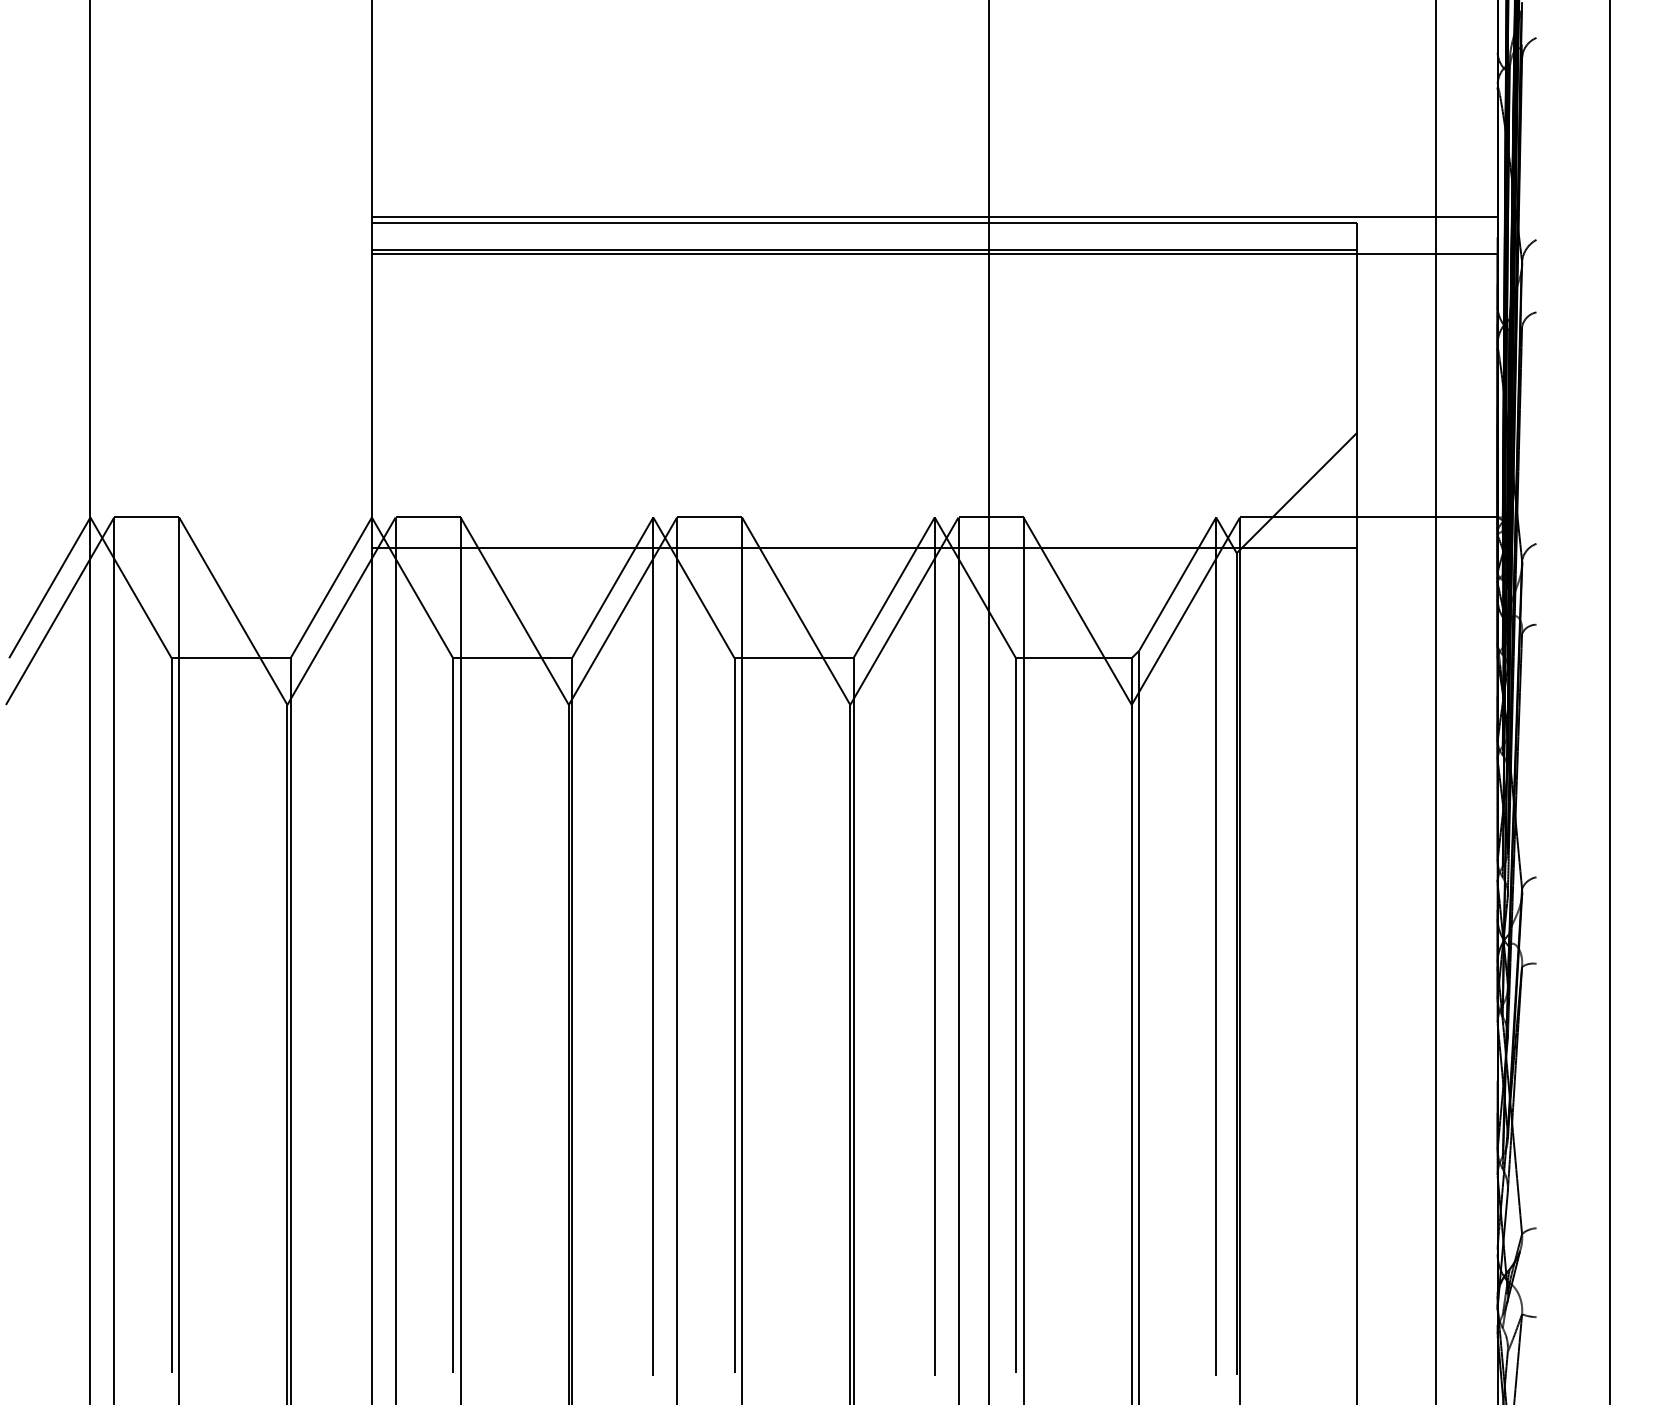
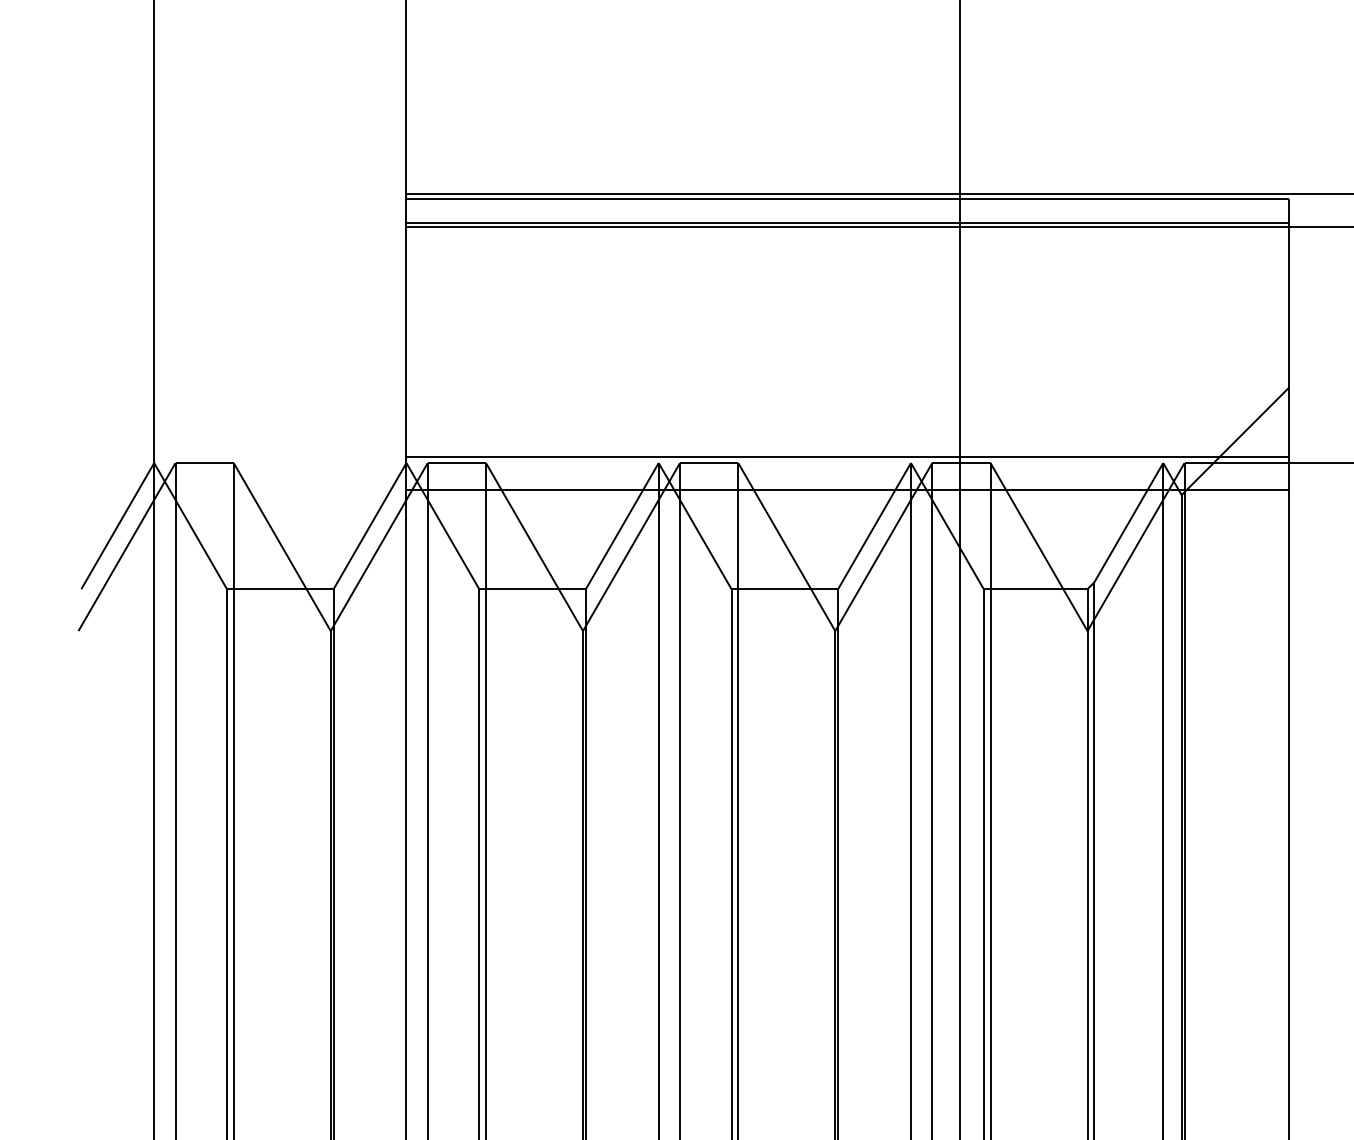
line: (863, 511) -> (847, 457), added

